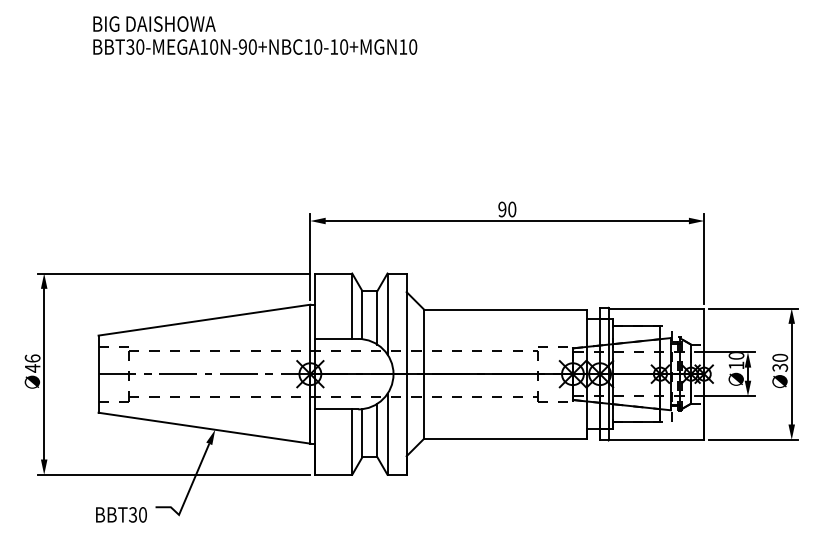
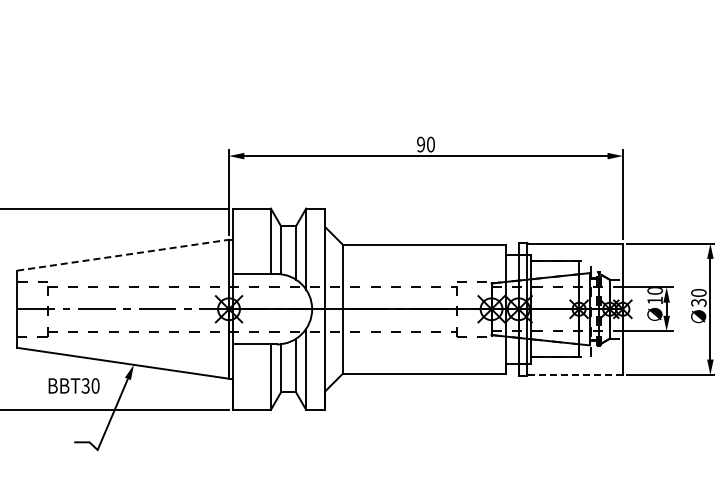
line: (204, 320) -> (123, 255), solid -> dashed
line: (657, 439) -> (576, 374), solid -> dashed
text: (121, 514) -> (74, 385), moved

